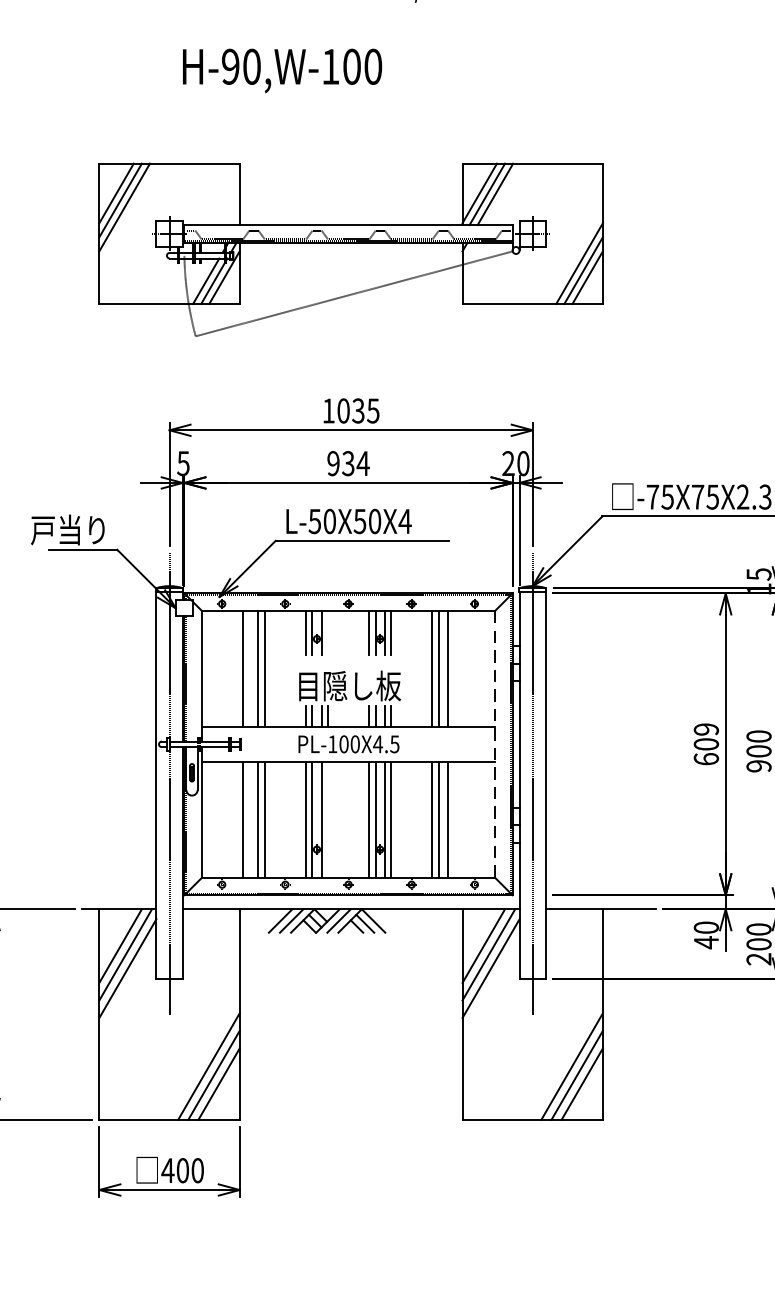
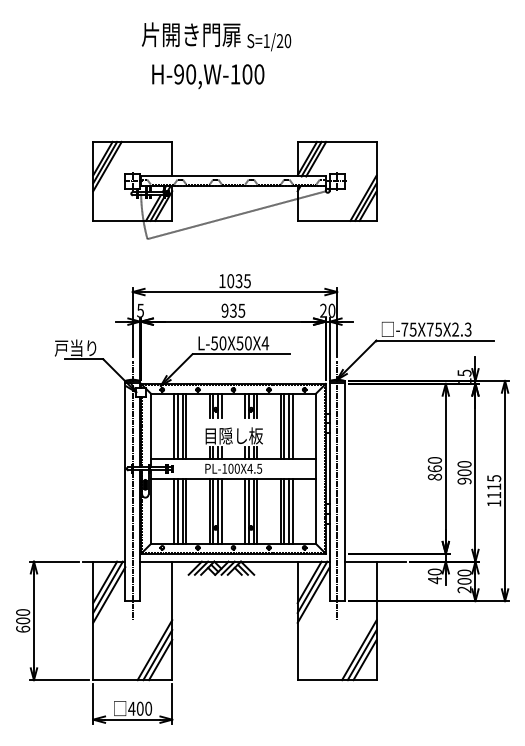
text: (282, 70) -> (208, 76), moved
text: (362, 463) -> (241, 310), 934 -> 935
line: (327, 631) -> (221, 405), added
line: (249, 667) -> (177, 425), added
line: (453, 667) -> (292, 425), added
text: (705, 743) -> (434, 468), 609 -> 860
line: (494, 745) -> (315, 469), dashed -> solid
line: (249, 818) -> (177, 510), added
line: (327, 818) -> (221, 510), added
line: (453, 818) -> (292, 510), added

